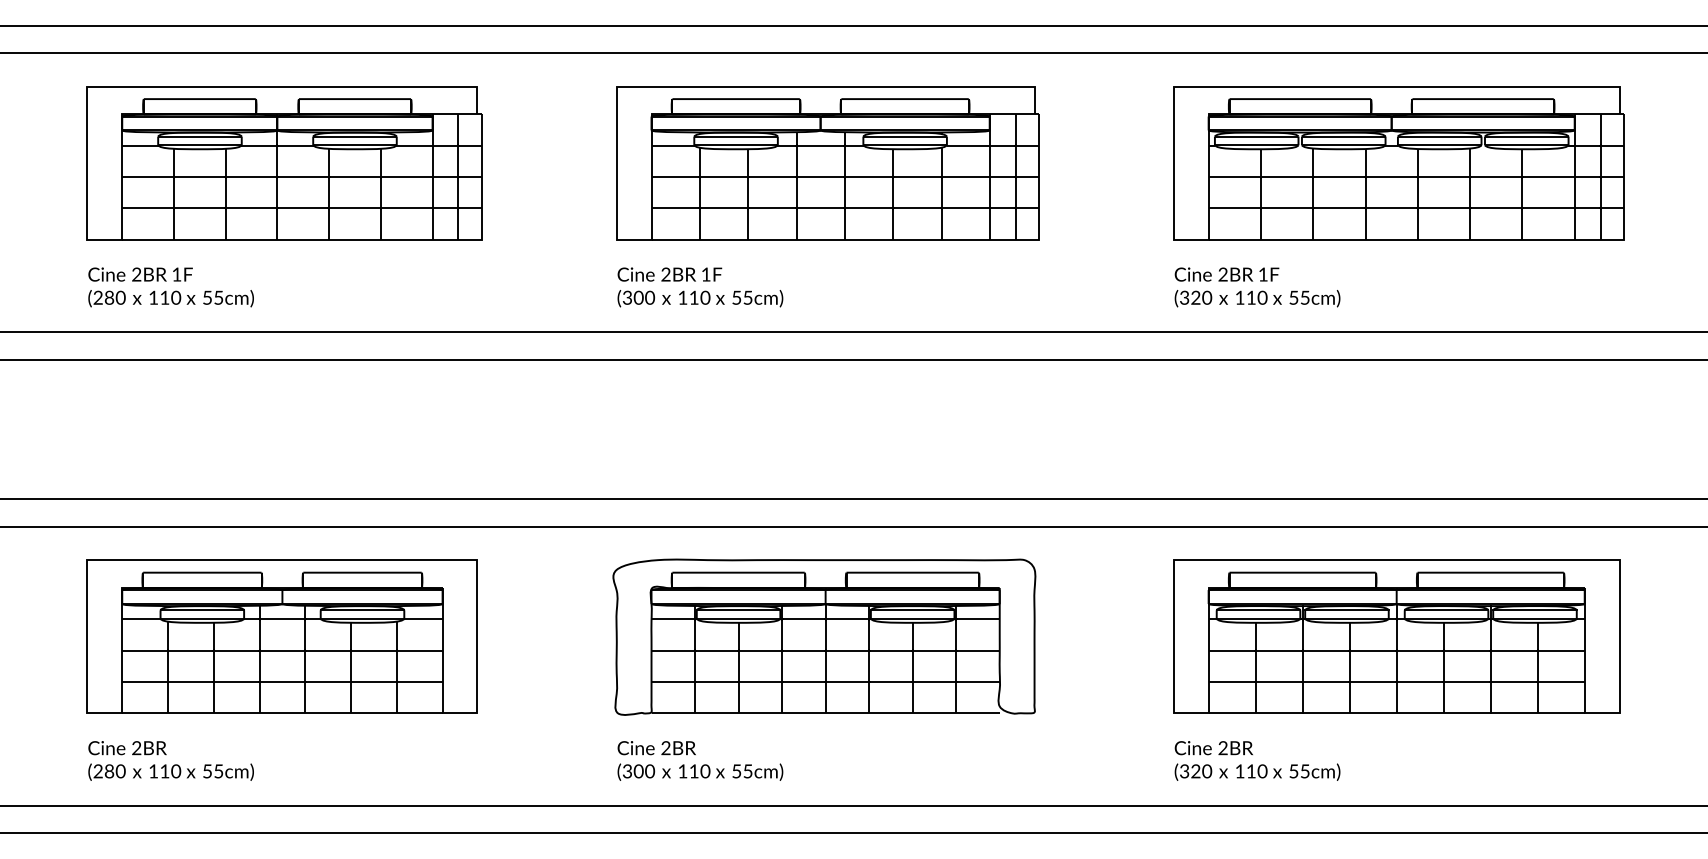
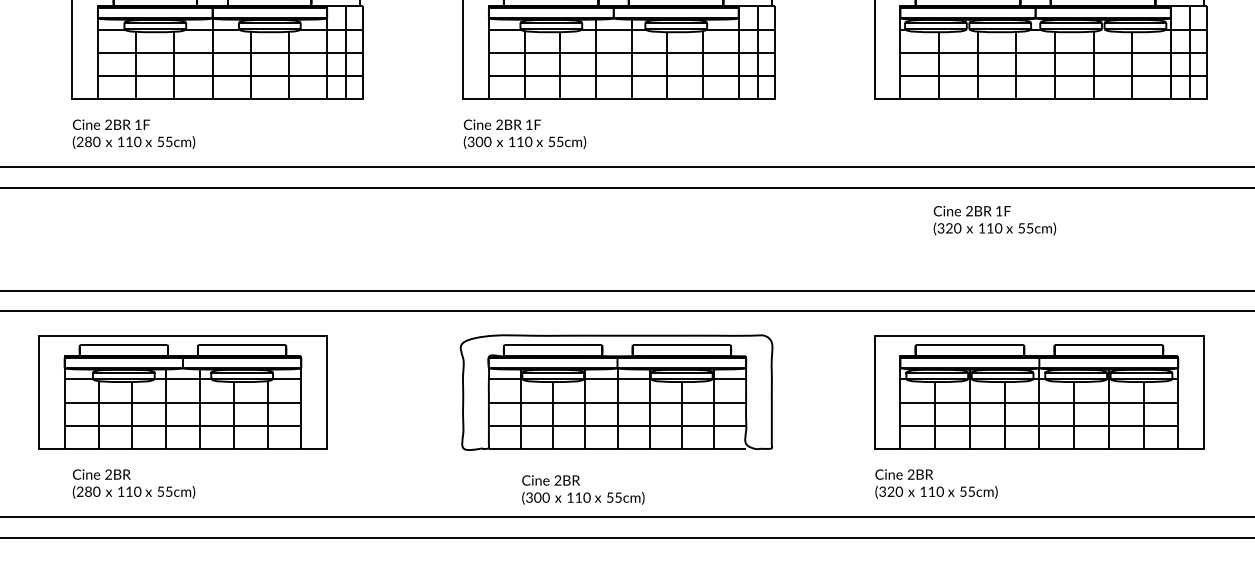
text: (1257, 287) -> (994, 220), moved
part: (281, 636) -> (182, 392), moved
text: (700, 760) -> (583, 489), moved

